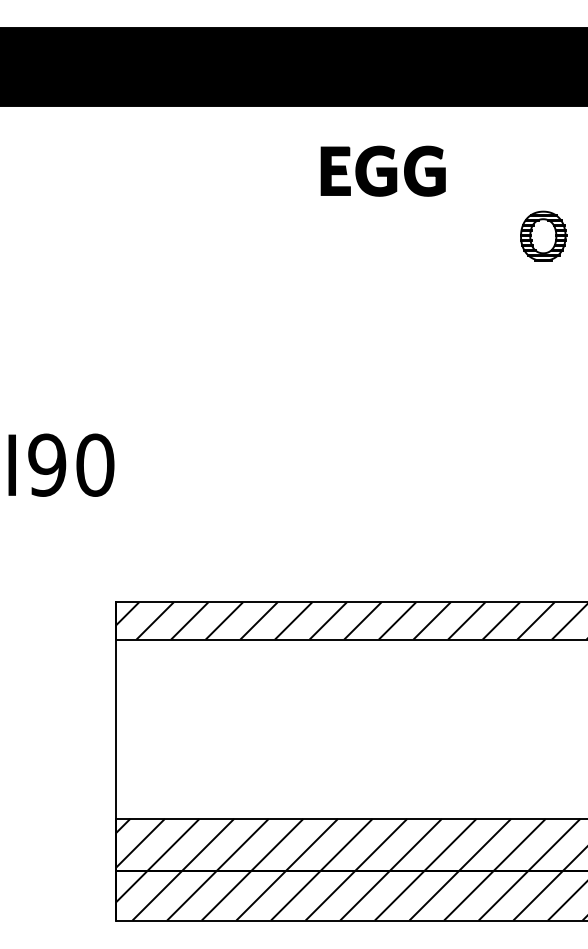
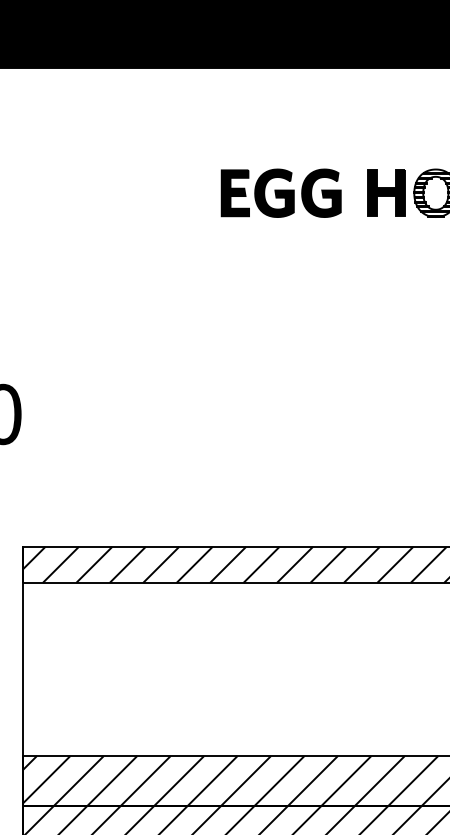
part: (382, 170) -> (280, 192), moved
part: (491, 236) -> (385, 193), added

